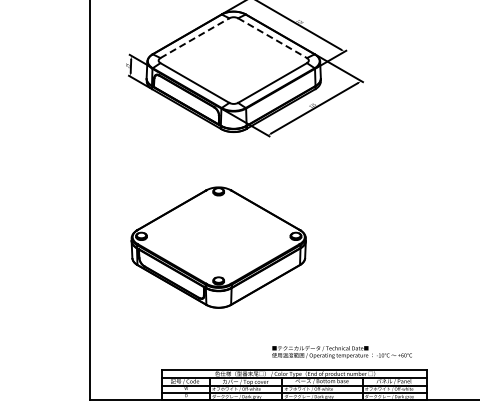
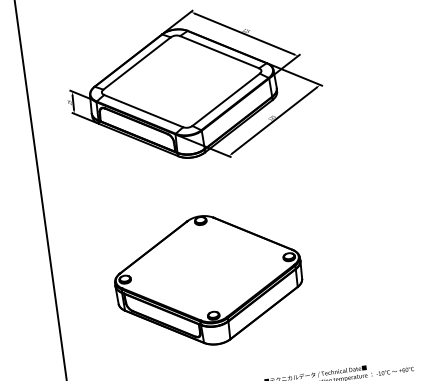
line: (194, 38) -> (136, 63), dashed -> solid
line: (272, 38) -> (219, 52), dashed -> solid
part: (218, 247) -> (208, 280), moved

